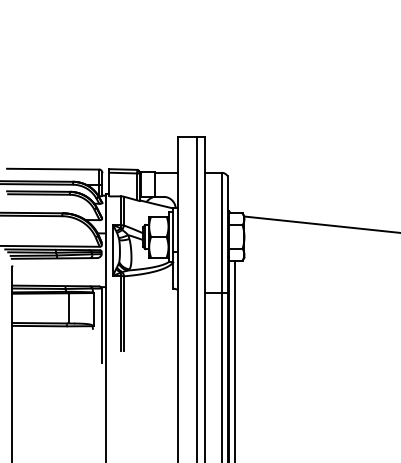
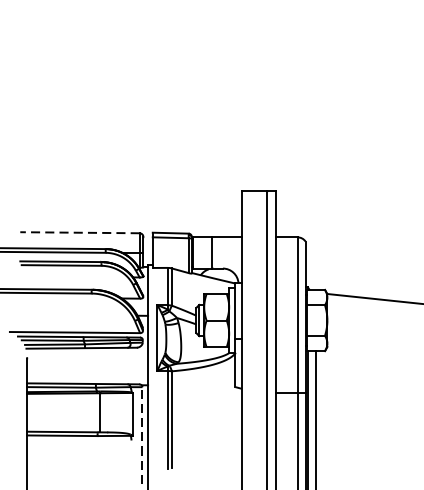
line: (52, 169) -> (79, 233), solid -> dashed
line: (101, 325) -> (142, 434), solid -> dashed

